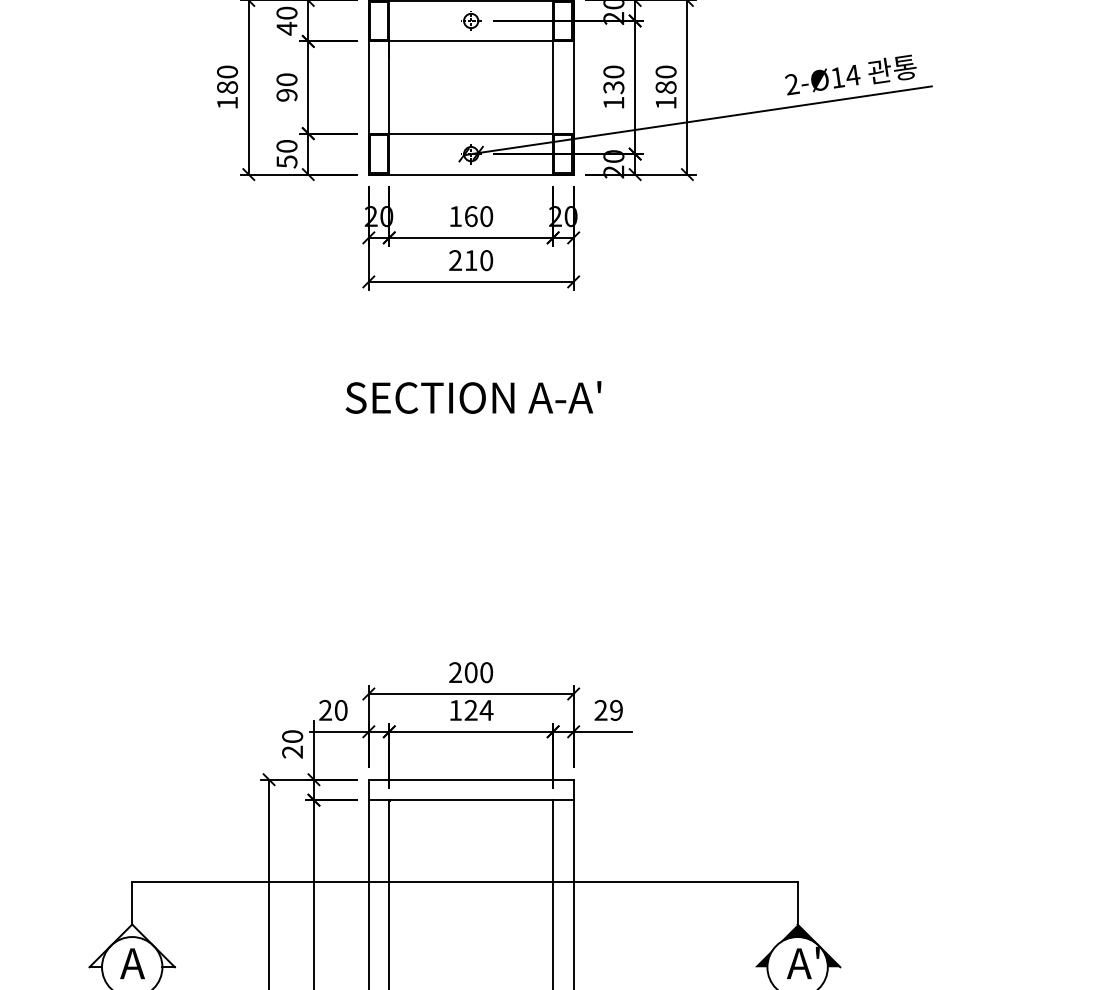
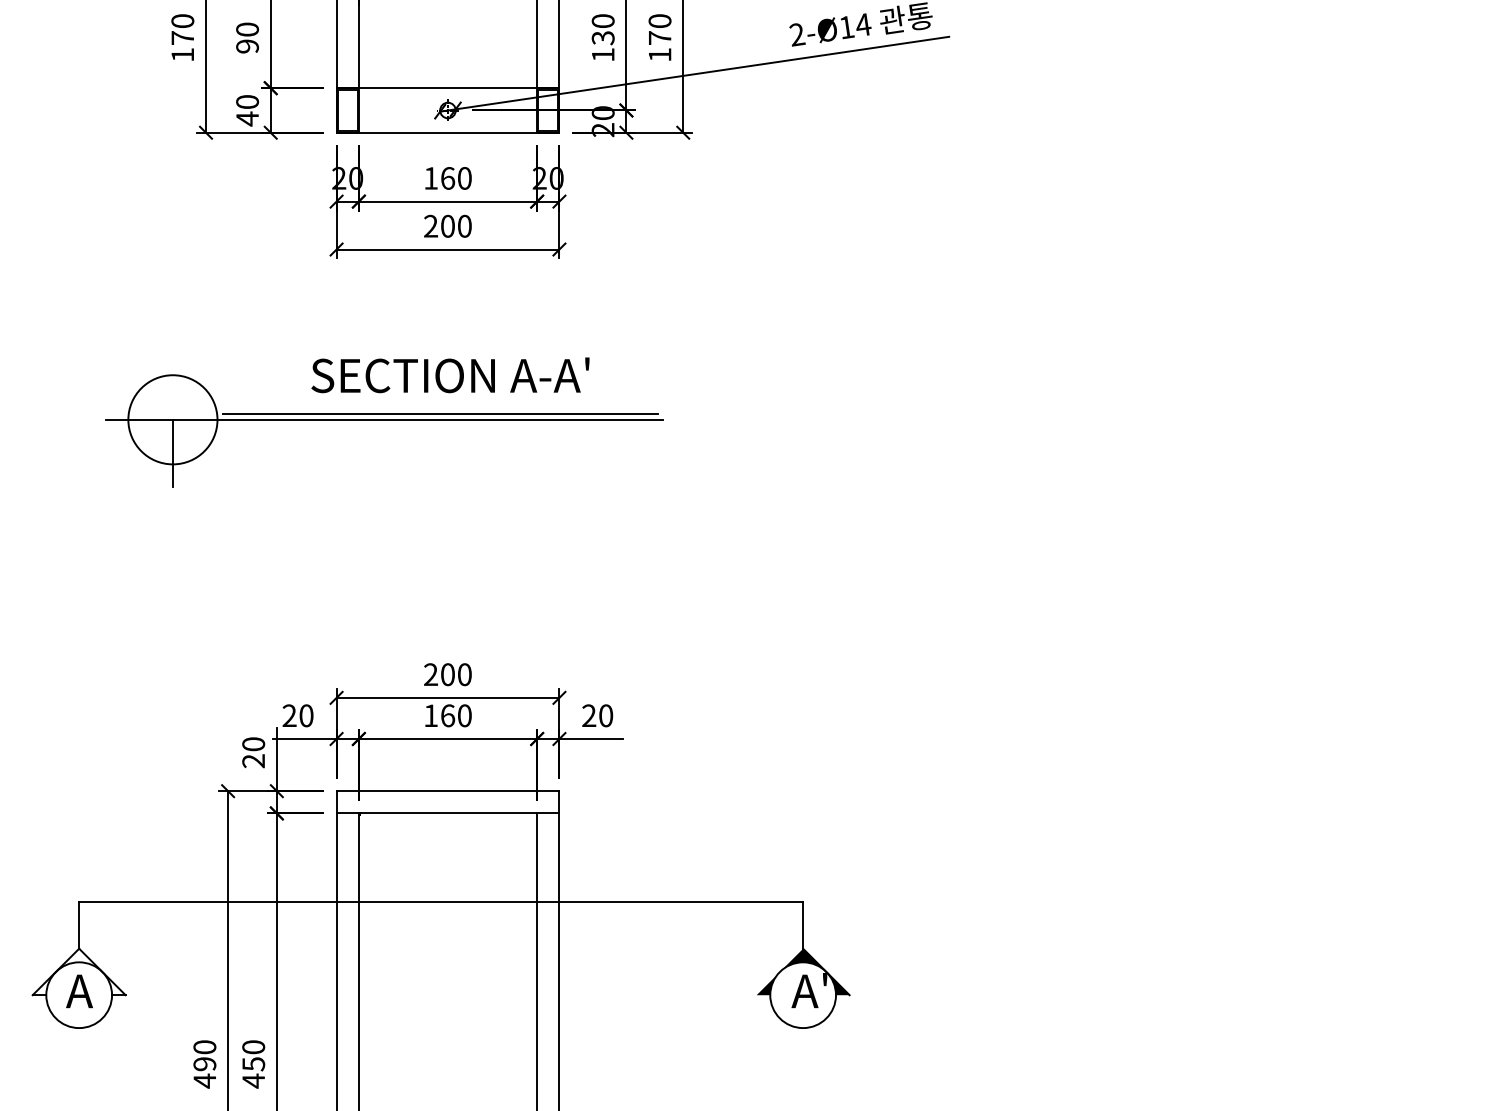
text: (227, 87) -> (182, 37), 180 -> 170
text: (665, 87) -> (659, 37), 180 -> 170
text: (286, 161) -> (247, 118), 50 -> 40
text: (470, 259) -> (447, 225), 210 -> 200
part: (412, 439) -> (384, 420), added
text: (479, 710) -> (456, 715), 124 -> 160
text: (616, 710) -> (606, 715), 29 -> 20

